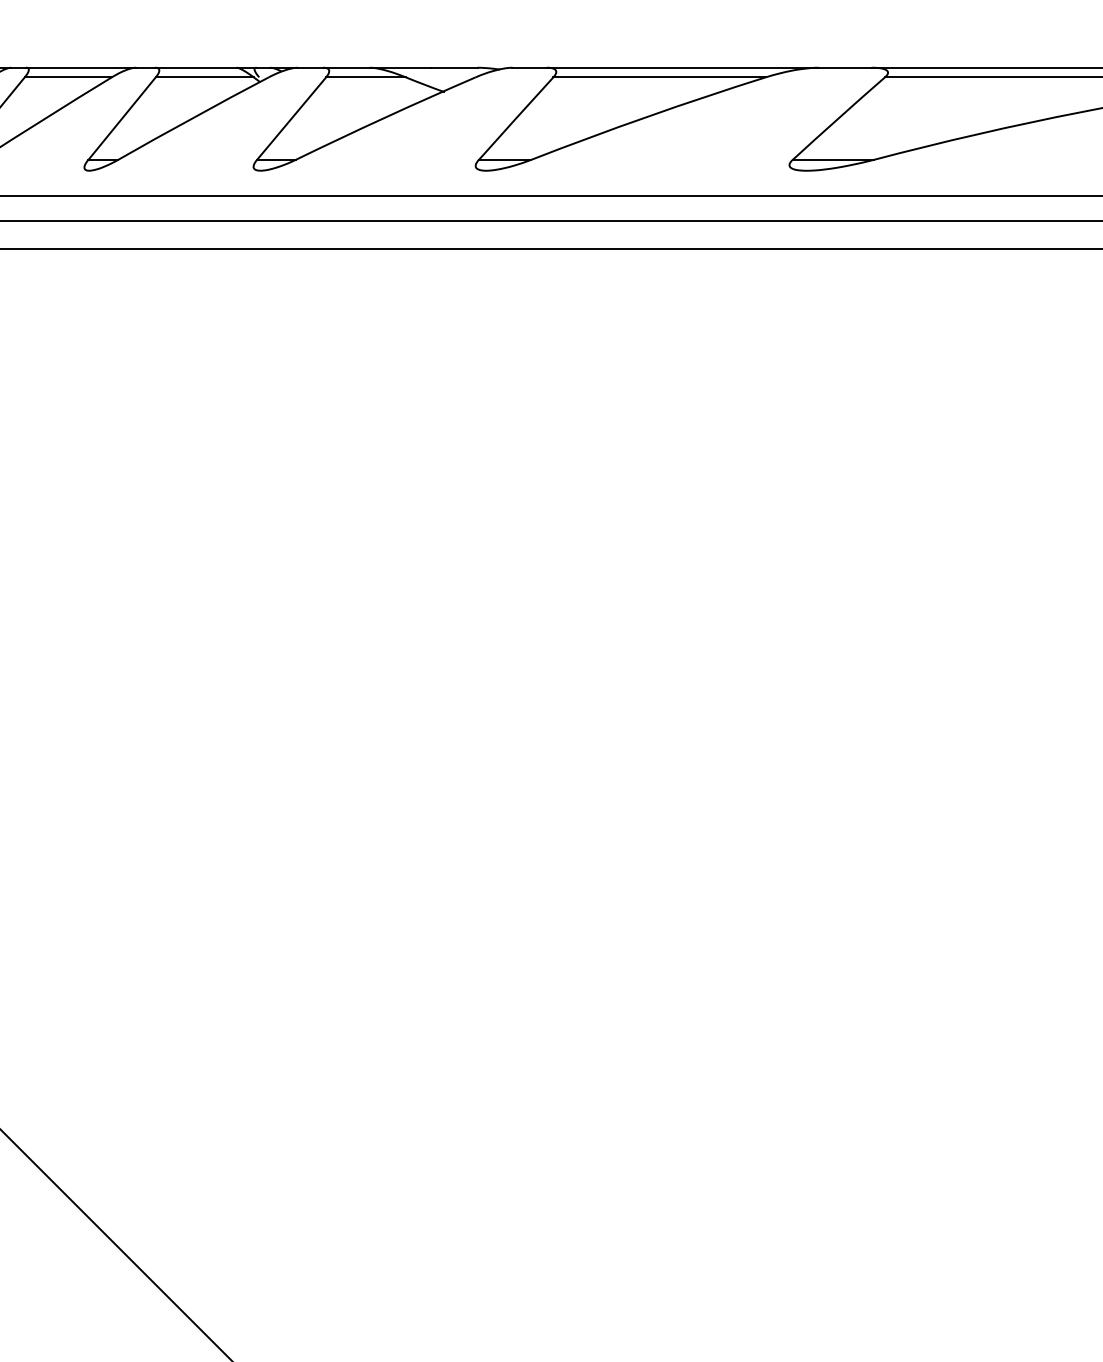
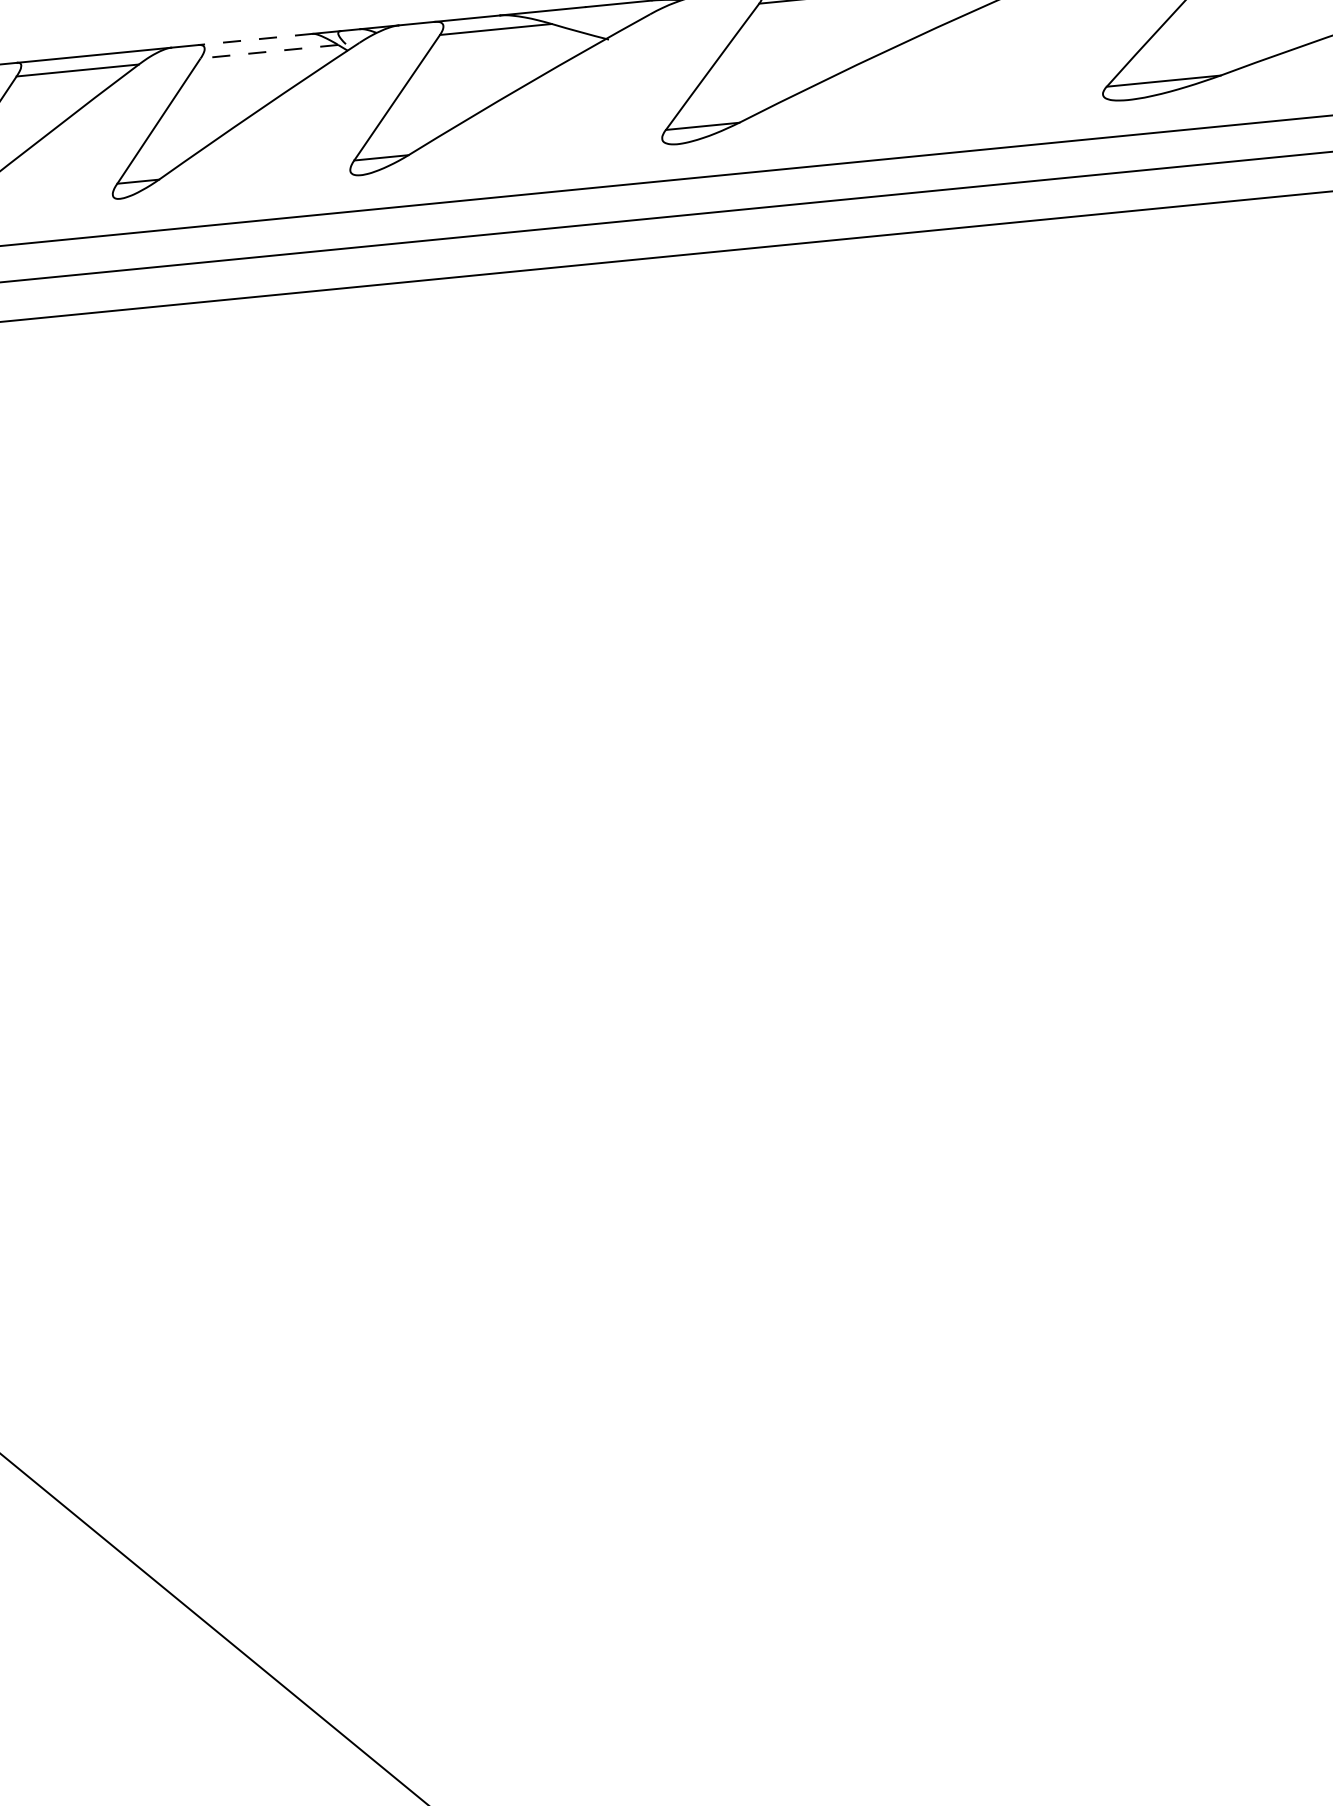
line: (195, 67) -> (255, 39), solid -> dashed
line: (204, 77) -> (269, 51), solid -> dashed

